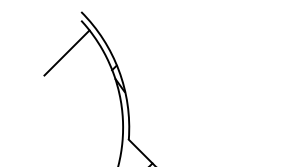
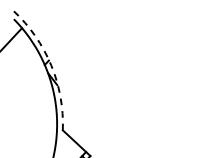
arc: (118, 70) -> (50, 65), solid -> dashed

